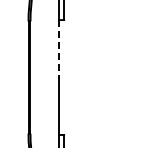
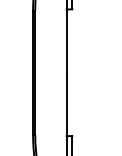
line: (59, 48) -> (67, 40), dashed -> solid

